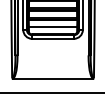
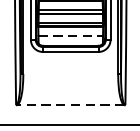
line: (53, 26) -> (71, 35), solid -> dashed
line: (52, 78) -> (70, 104), solid -> dashed

